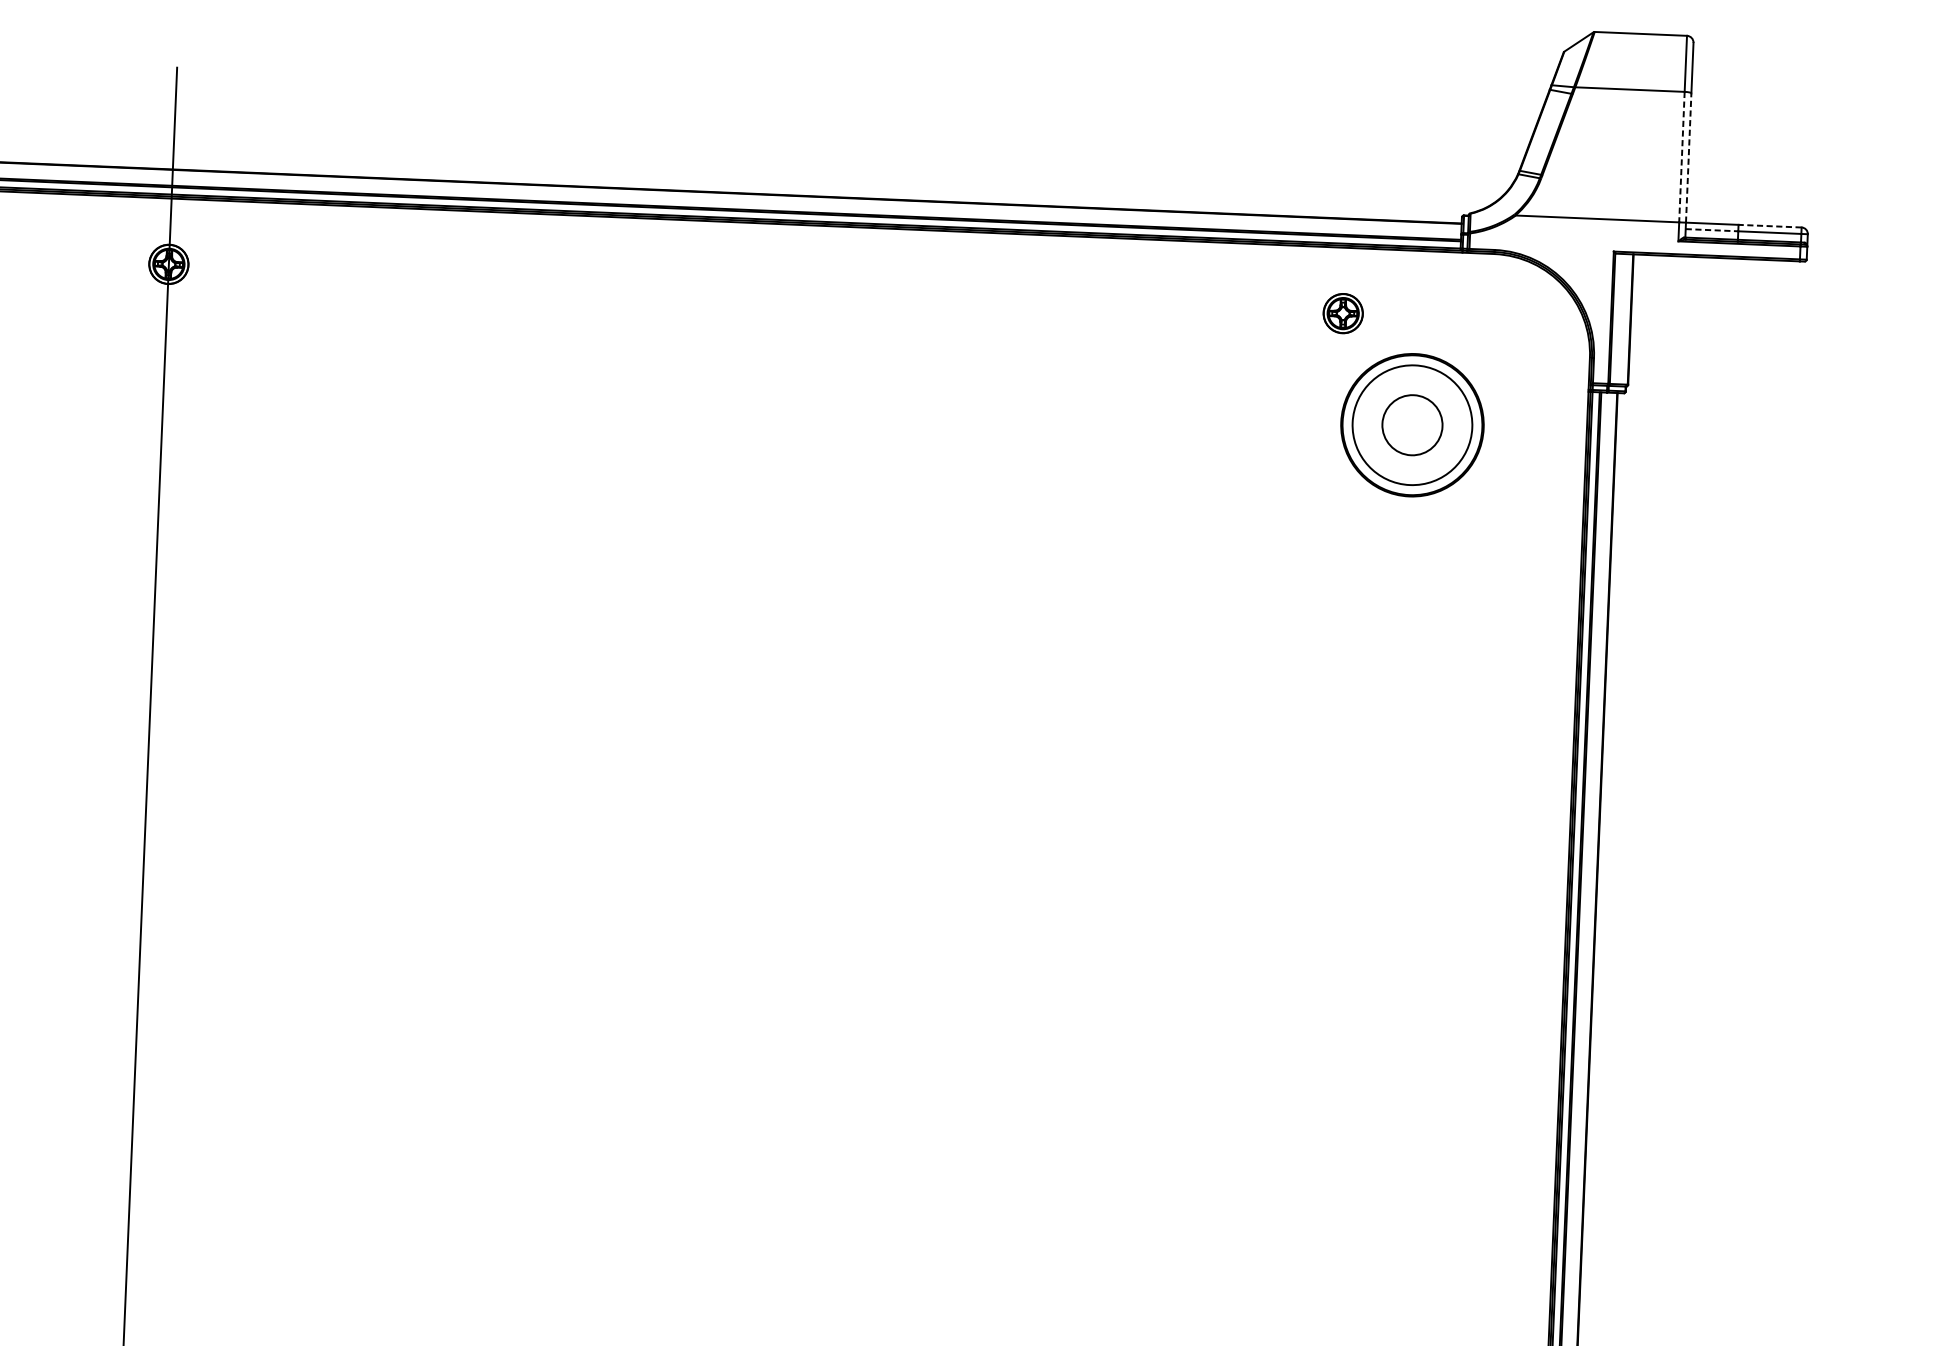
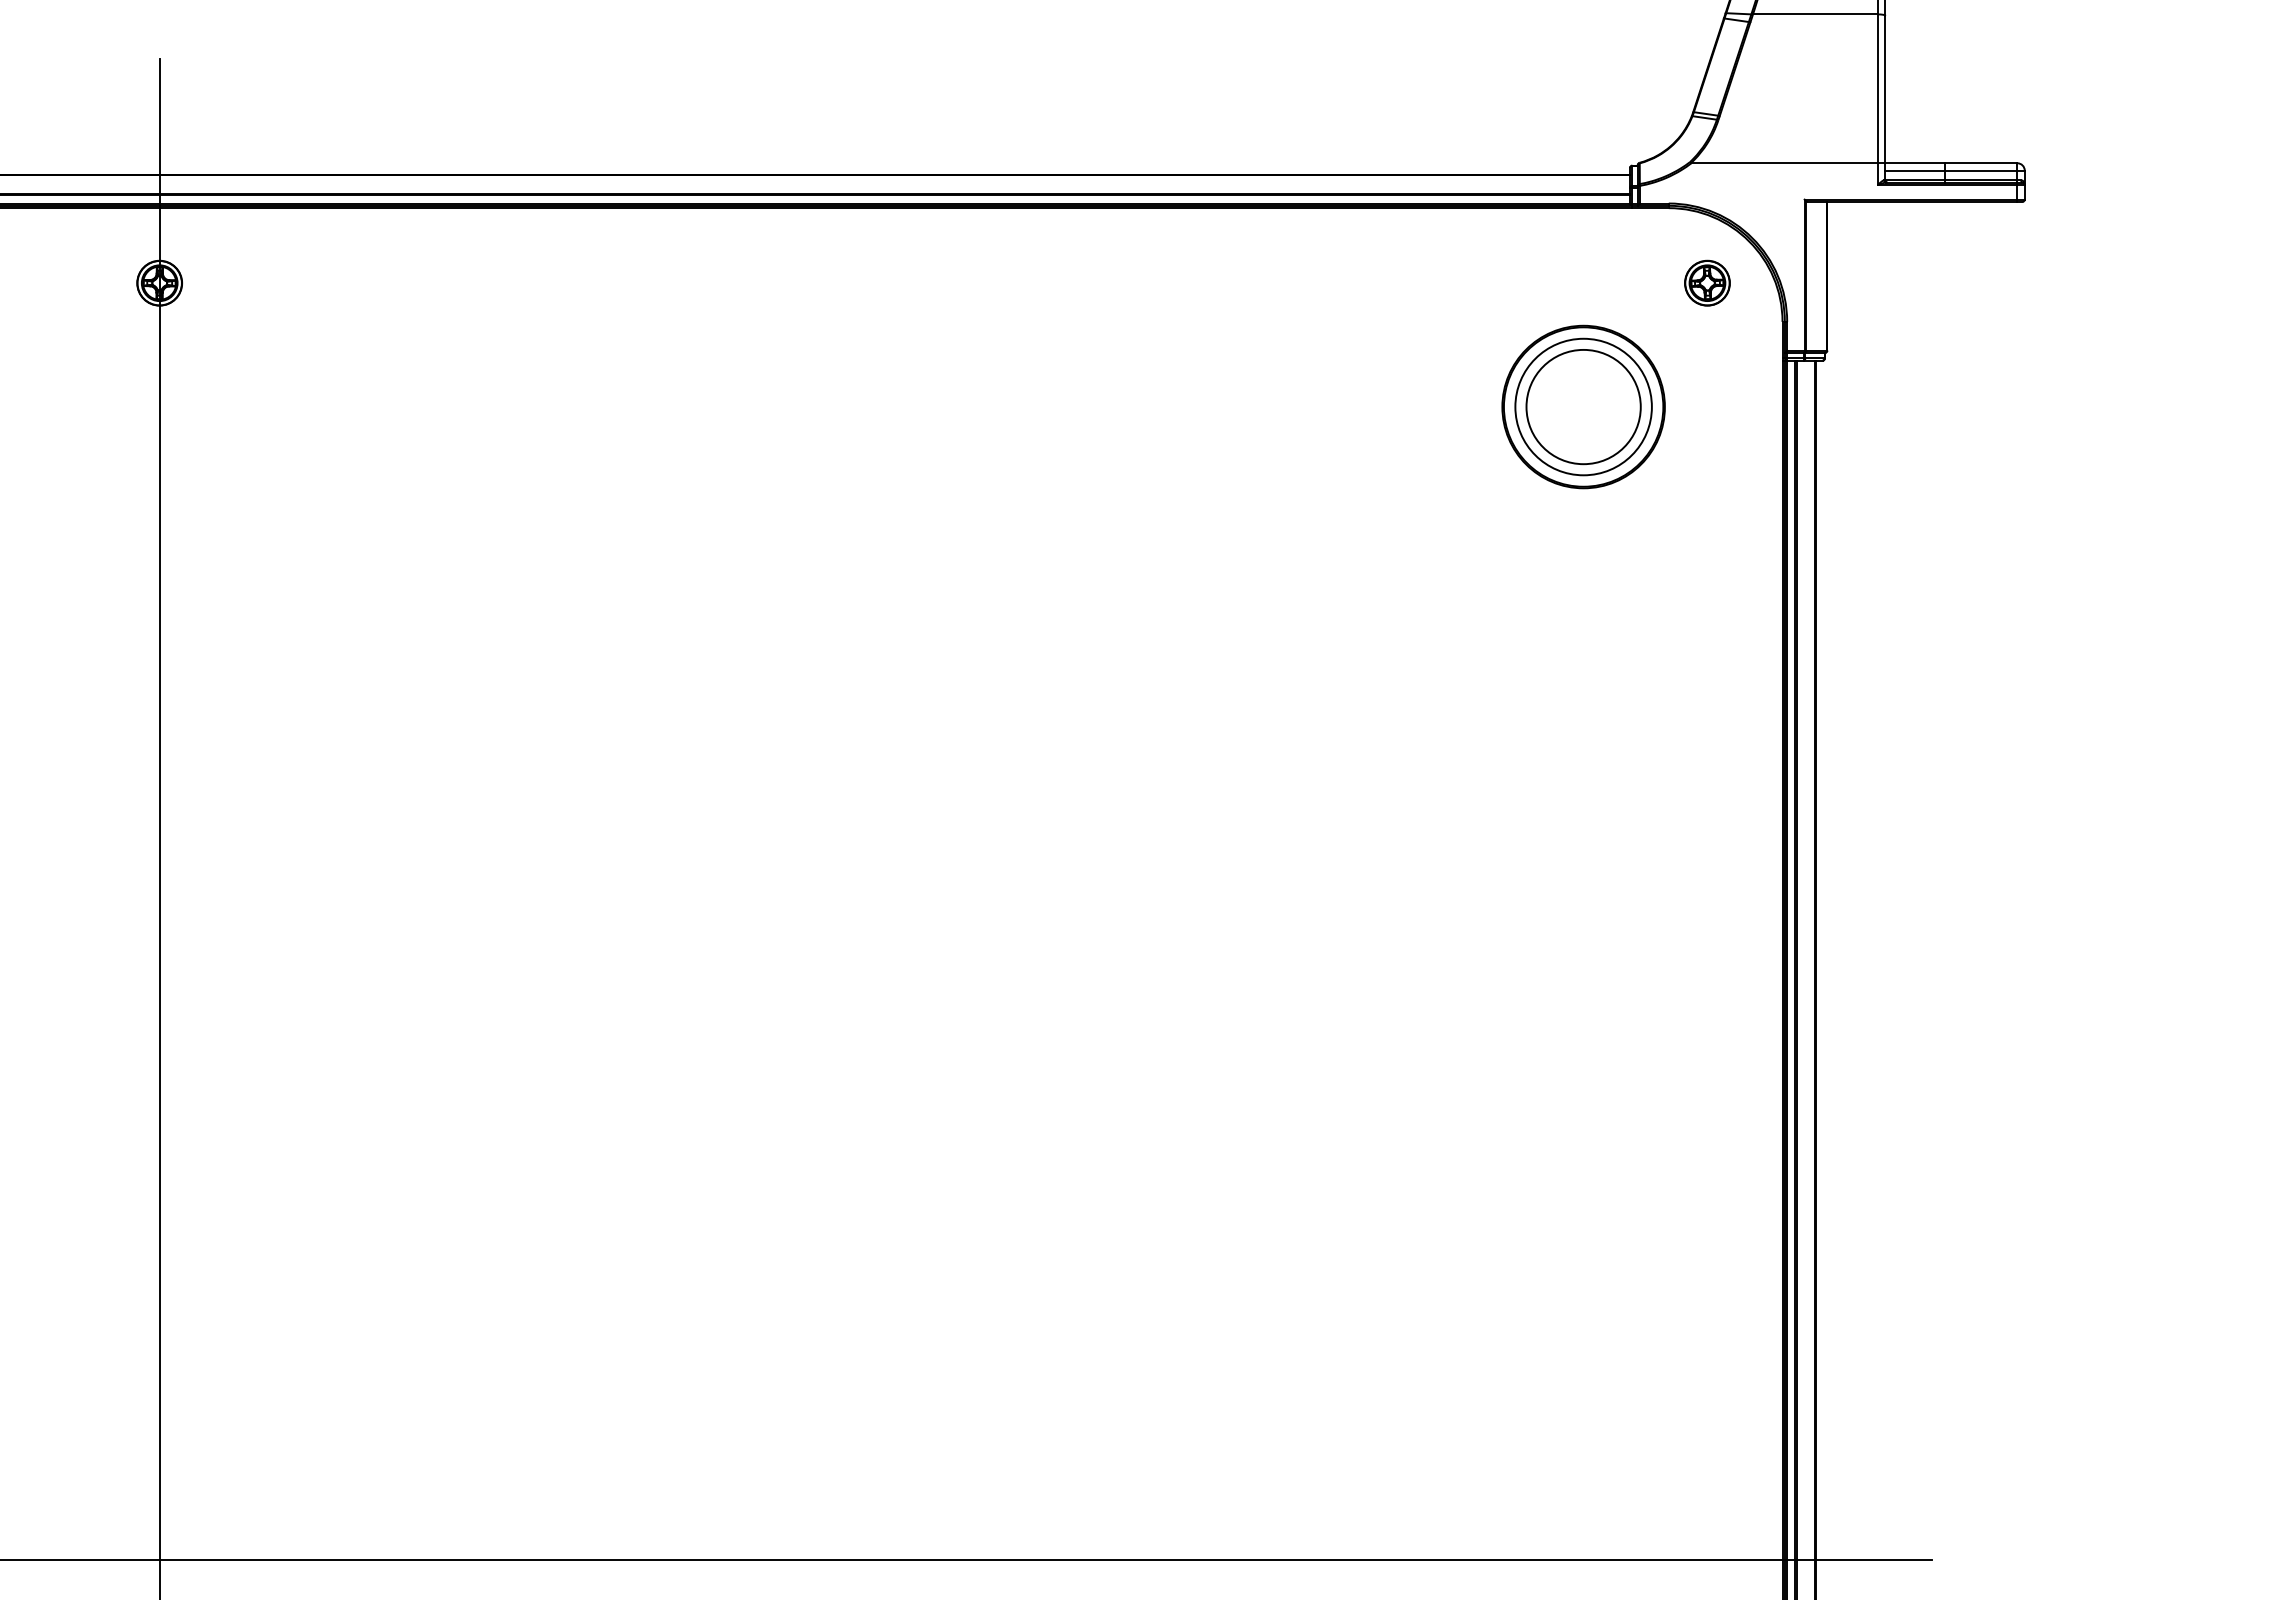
line: (1681, 157) -> (1877, 89), dashed -> solid
line: (1688, 157) -> (1885, 89), dashed -> solid
line: (1770, 226) -> (1981, 163), dashed -> solid
line: (1712, 230) -> (1915, 170), dashed -> solid
part: (1343, 312) -> (1707, 282), moved
circle: (1412, 424) -> (1583, 406), size x1.67

